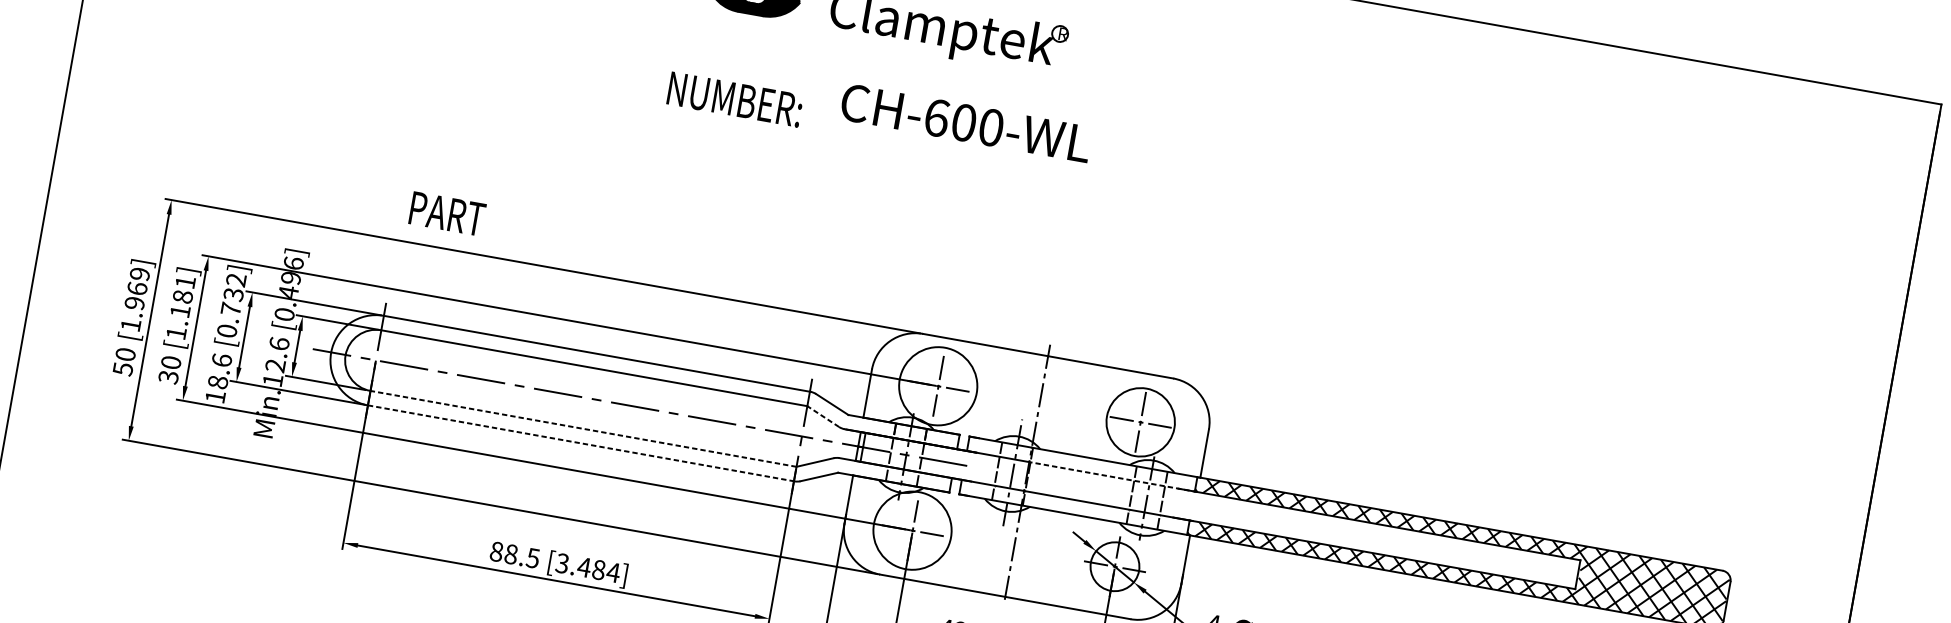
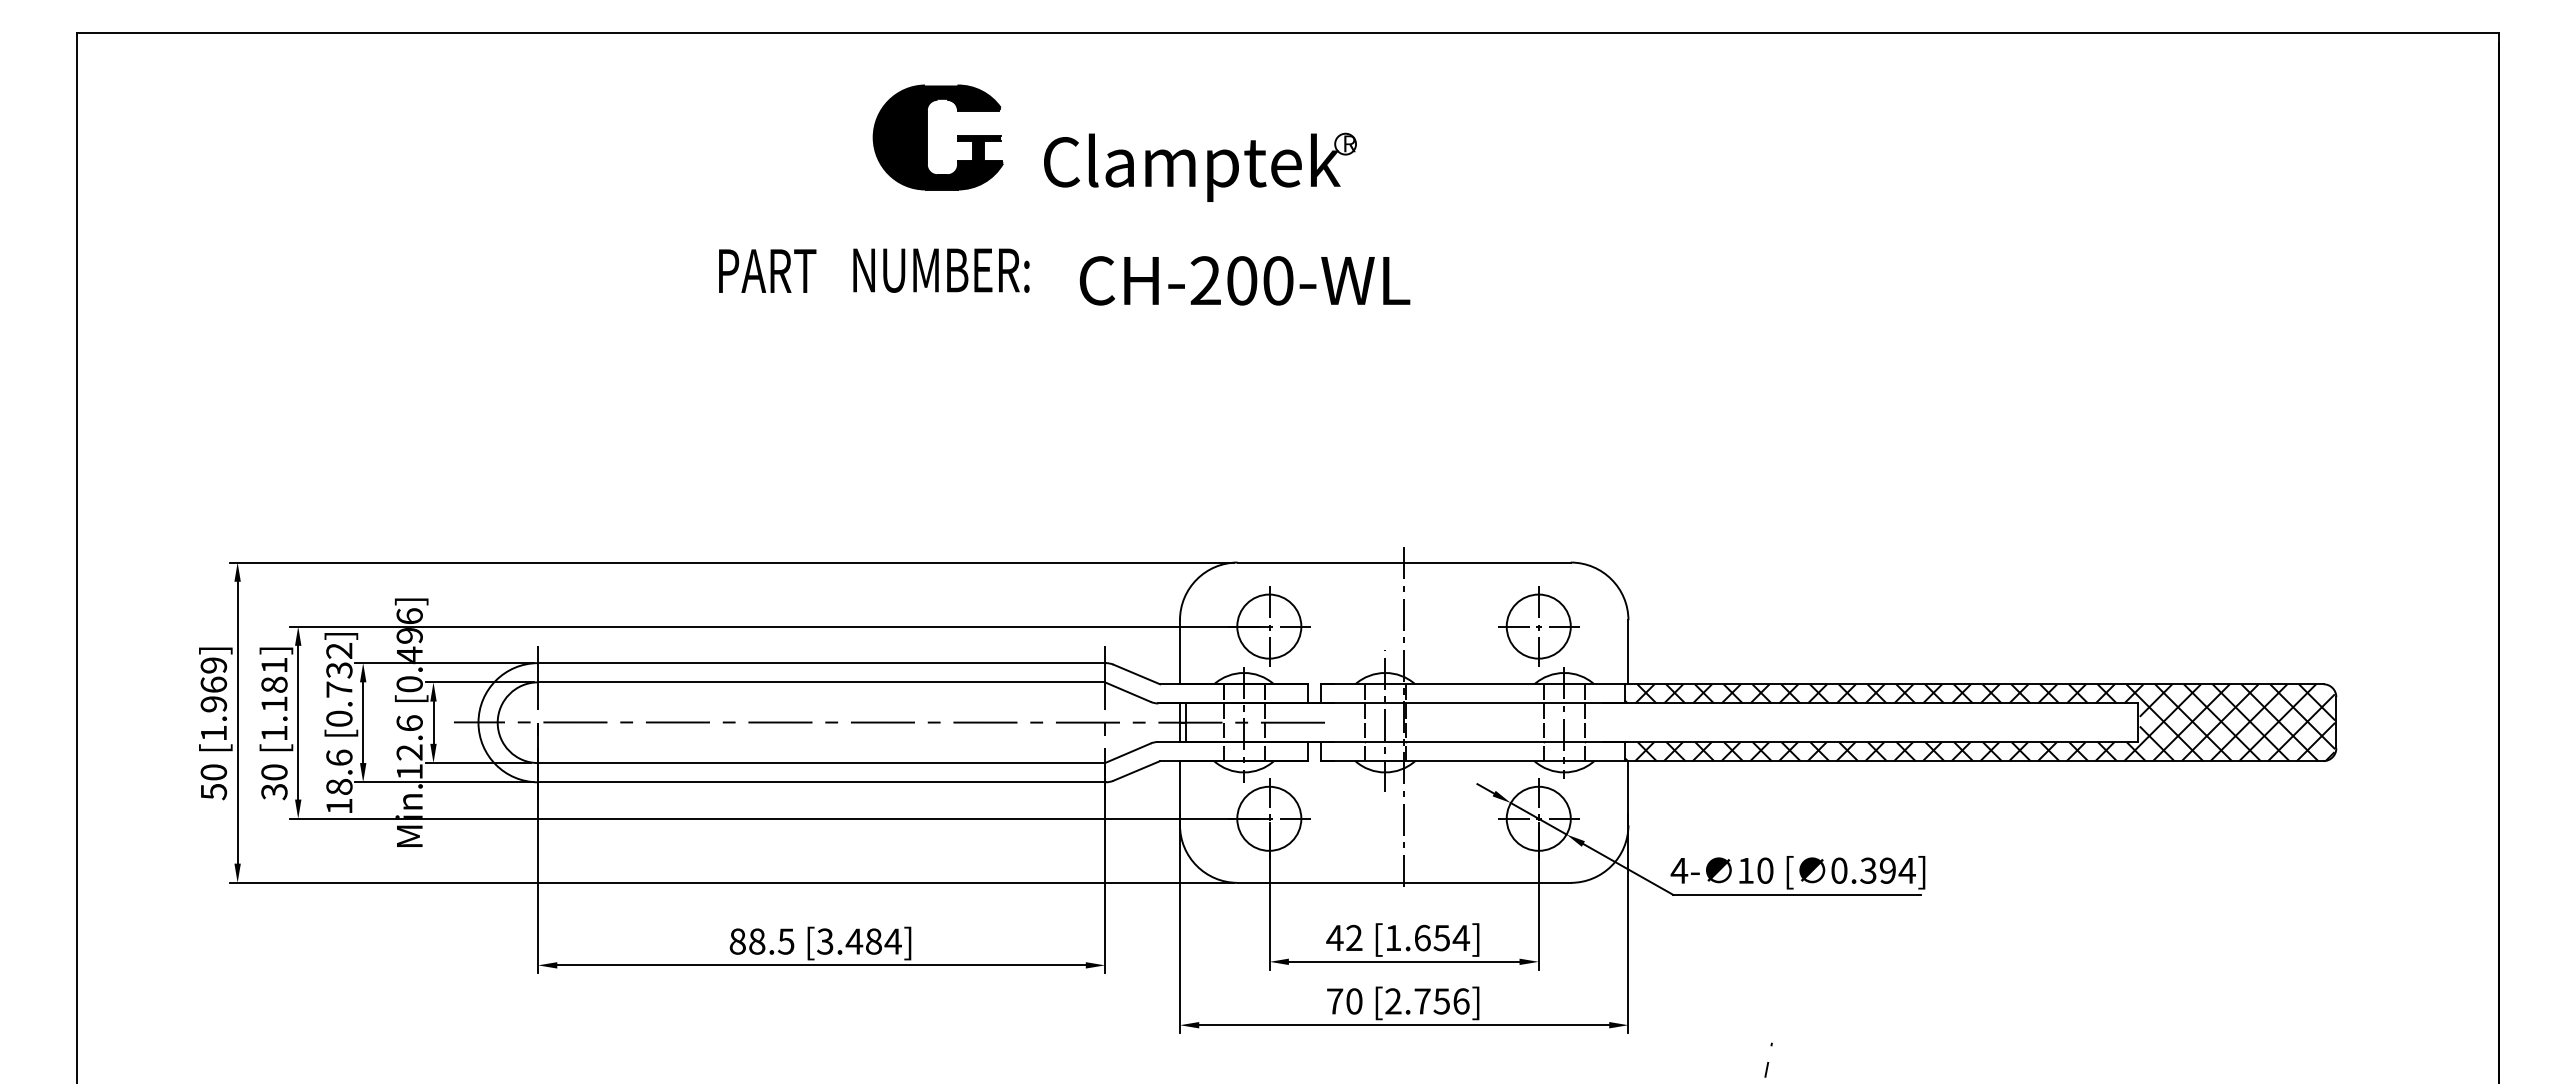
text: (735, 99) -> (941, 270), moved
text: (936, 117) -> (1205, 280), CH-600-WL -> CH-200-WL
text: (447, 213) -> (767, 270), moved
circle: (938, 386) -> (1269, 626), size x0.62
line: (822, 416) -> (1127, 692), dashed -> solid
circle: (1140, 422) -> (1538, 626), size x0.71
line: (583, 429) -> (821, 763), dashed -> solid
line: (581, 443) -> (822, 782), dashed -> solid
line: (1112, 476) -> (1515, 703), dashed -> solid
circle: (912, 530) -> (1269, 818), size x0.62

